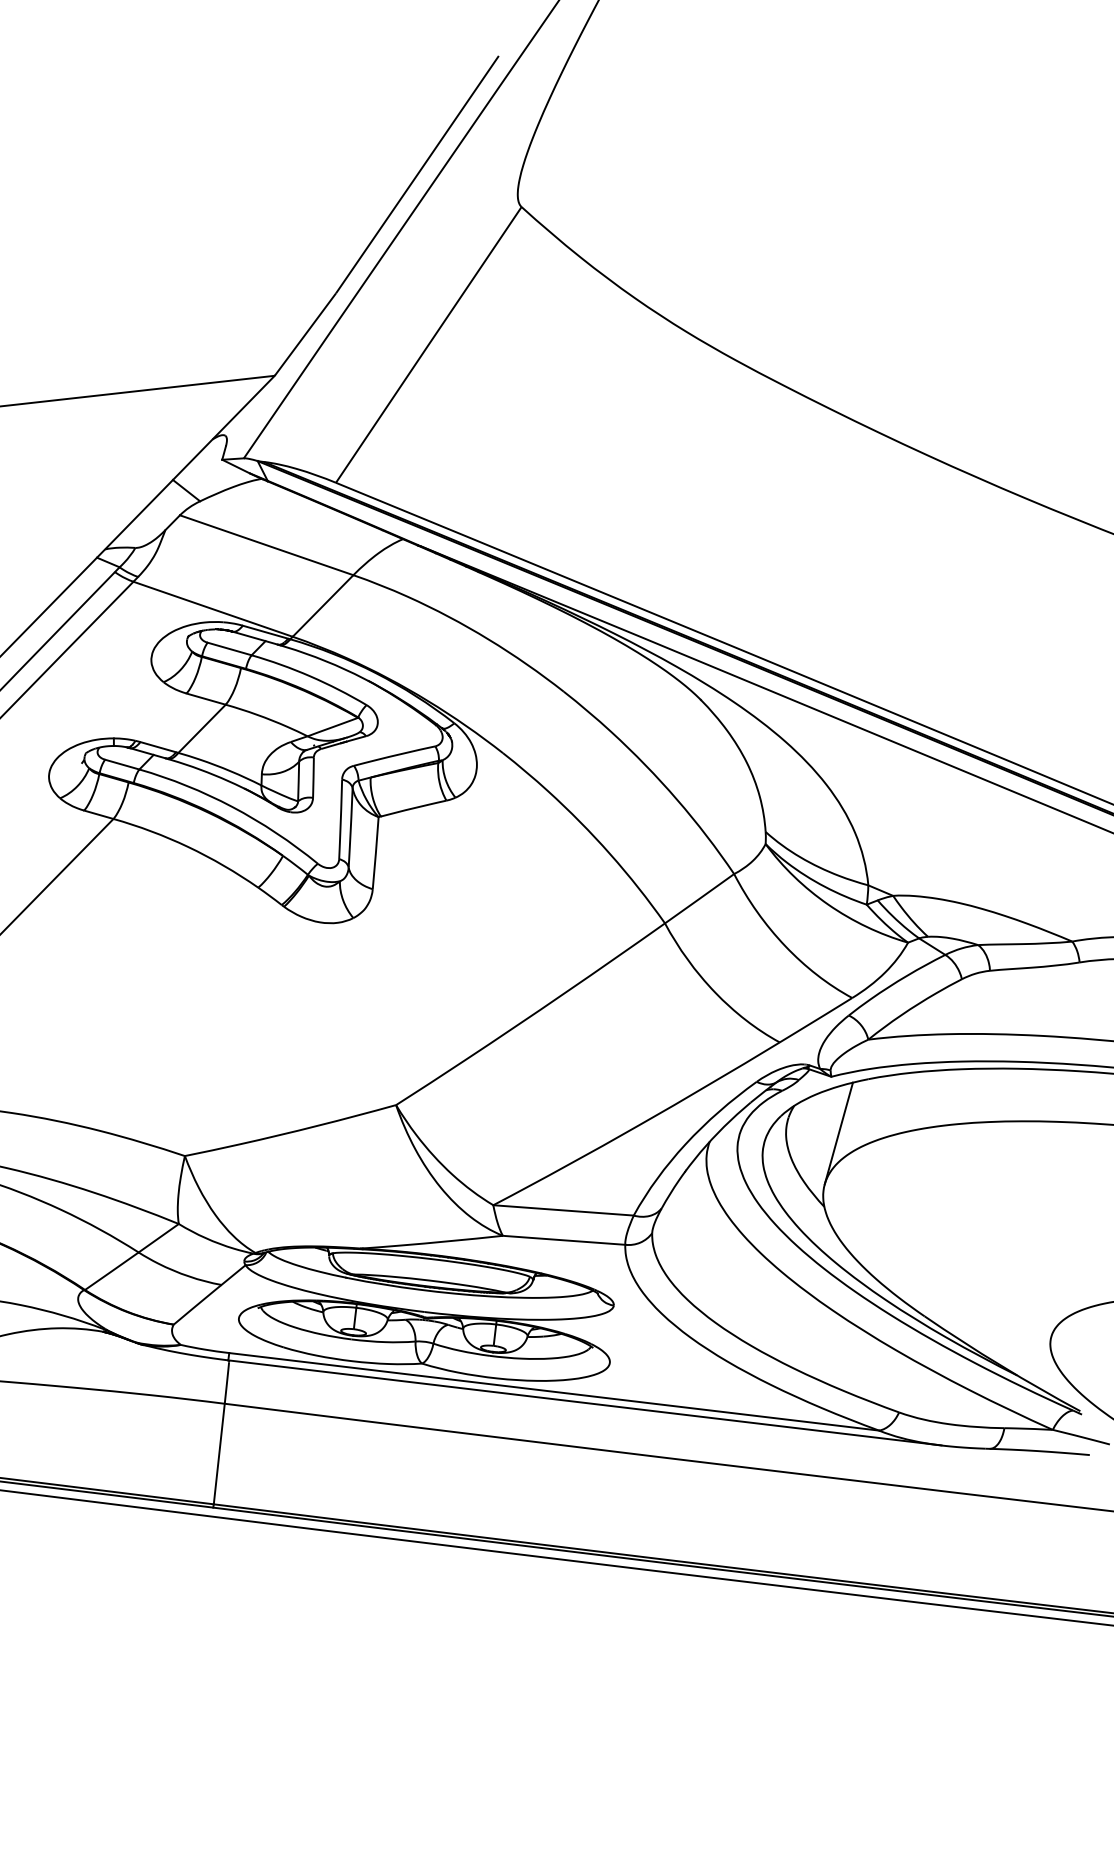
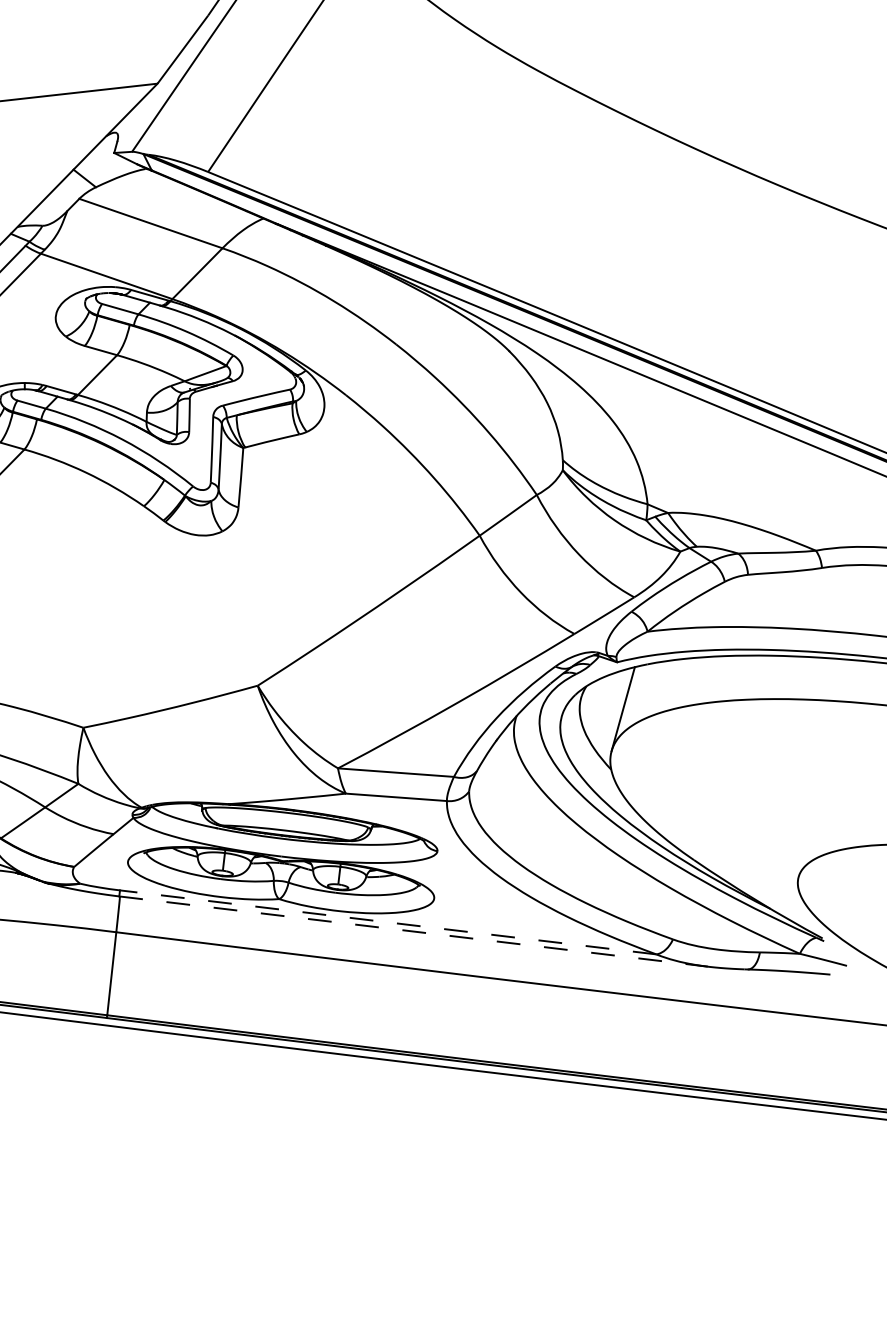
line: (553, 1391) -> (387, 922), solid -> dashed
line: (585, 1402) -> (414, 931), solid -> dashed

